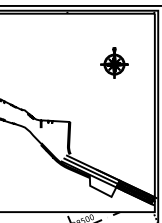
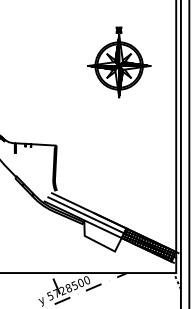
part: (114, 62) -> (119, 61), size x1.67

